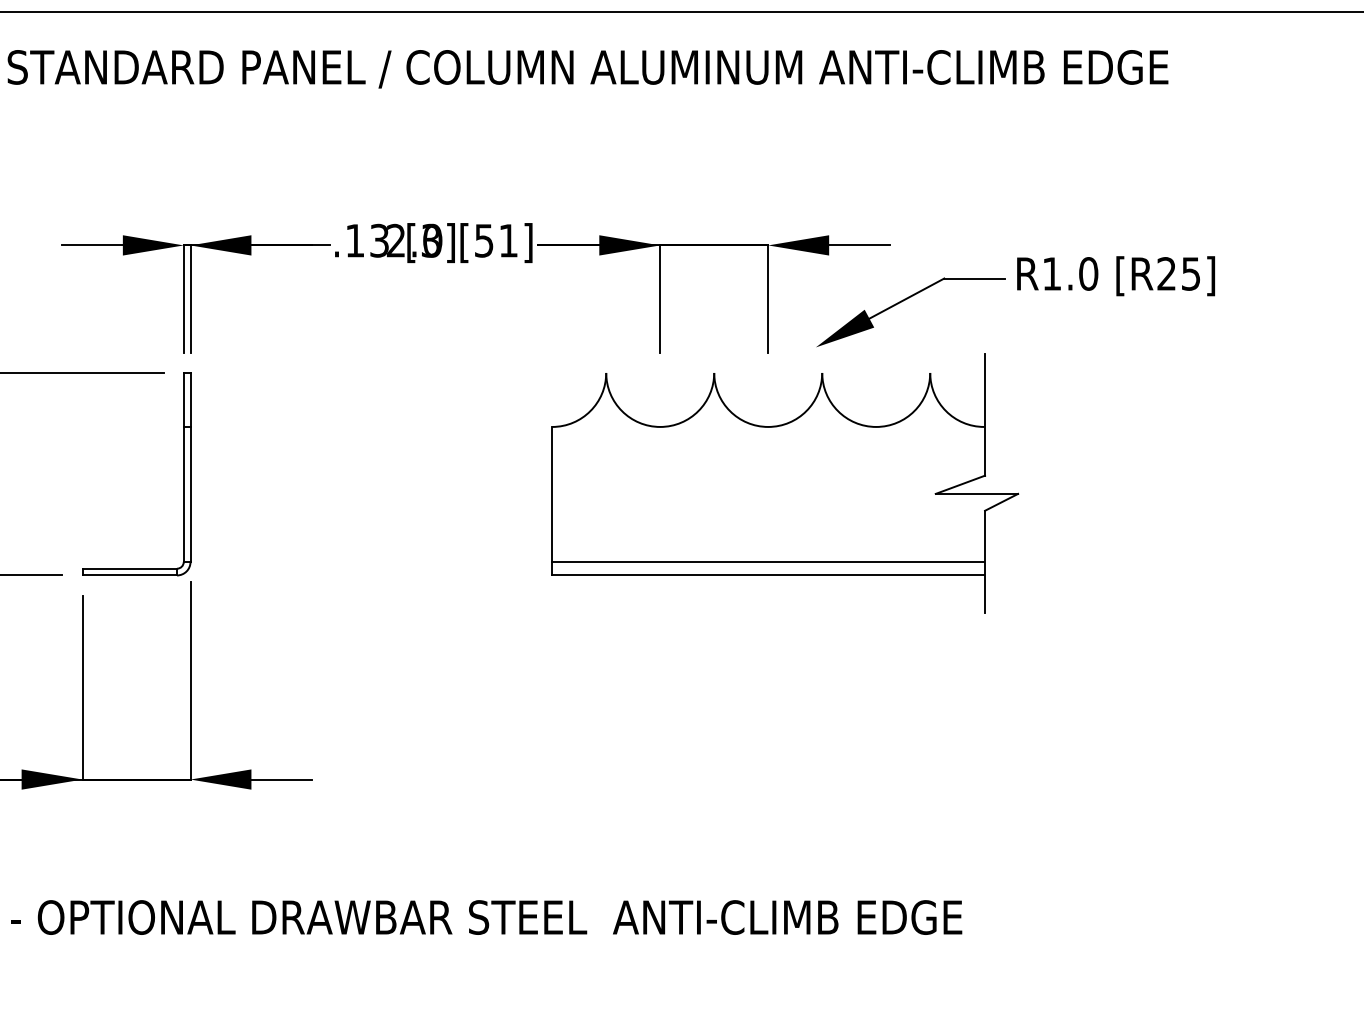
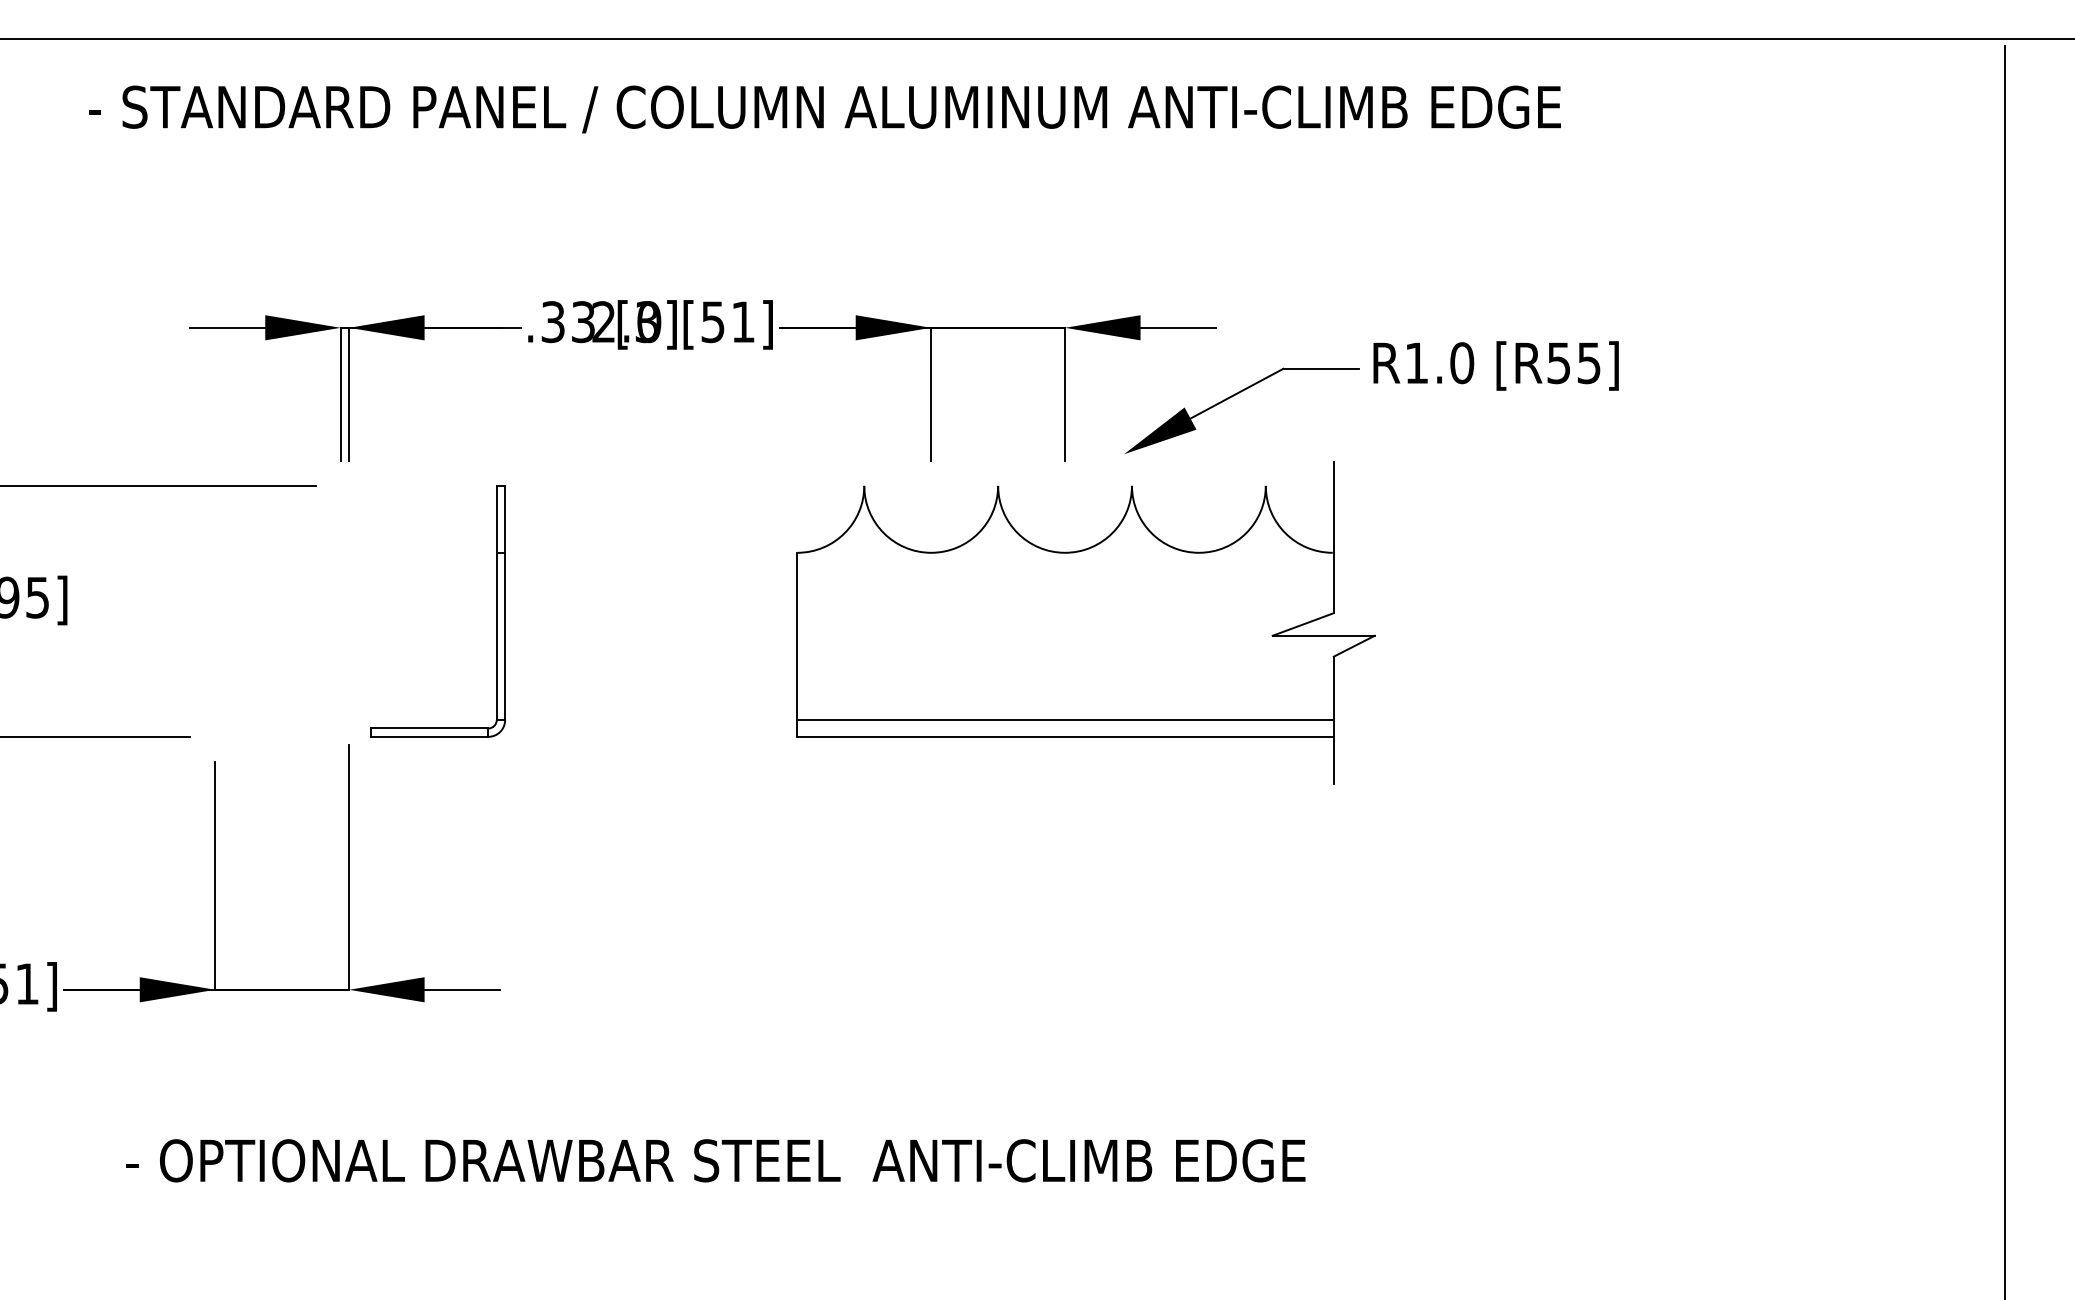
text: (354, 241) -> (552, 322), .13 -> .33
text: (1166, 274) -> (1558, 363), [R25] -> [R55]
part: (183, 474) -> (496, 611), moved

